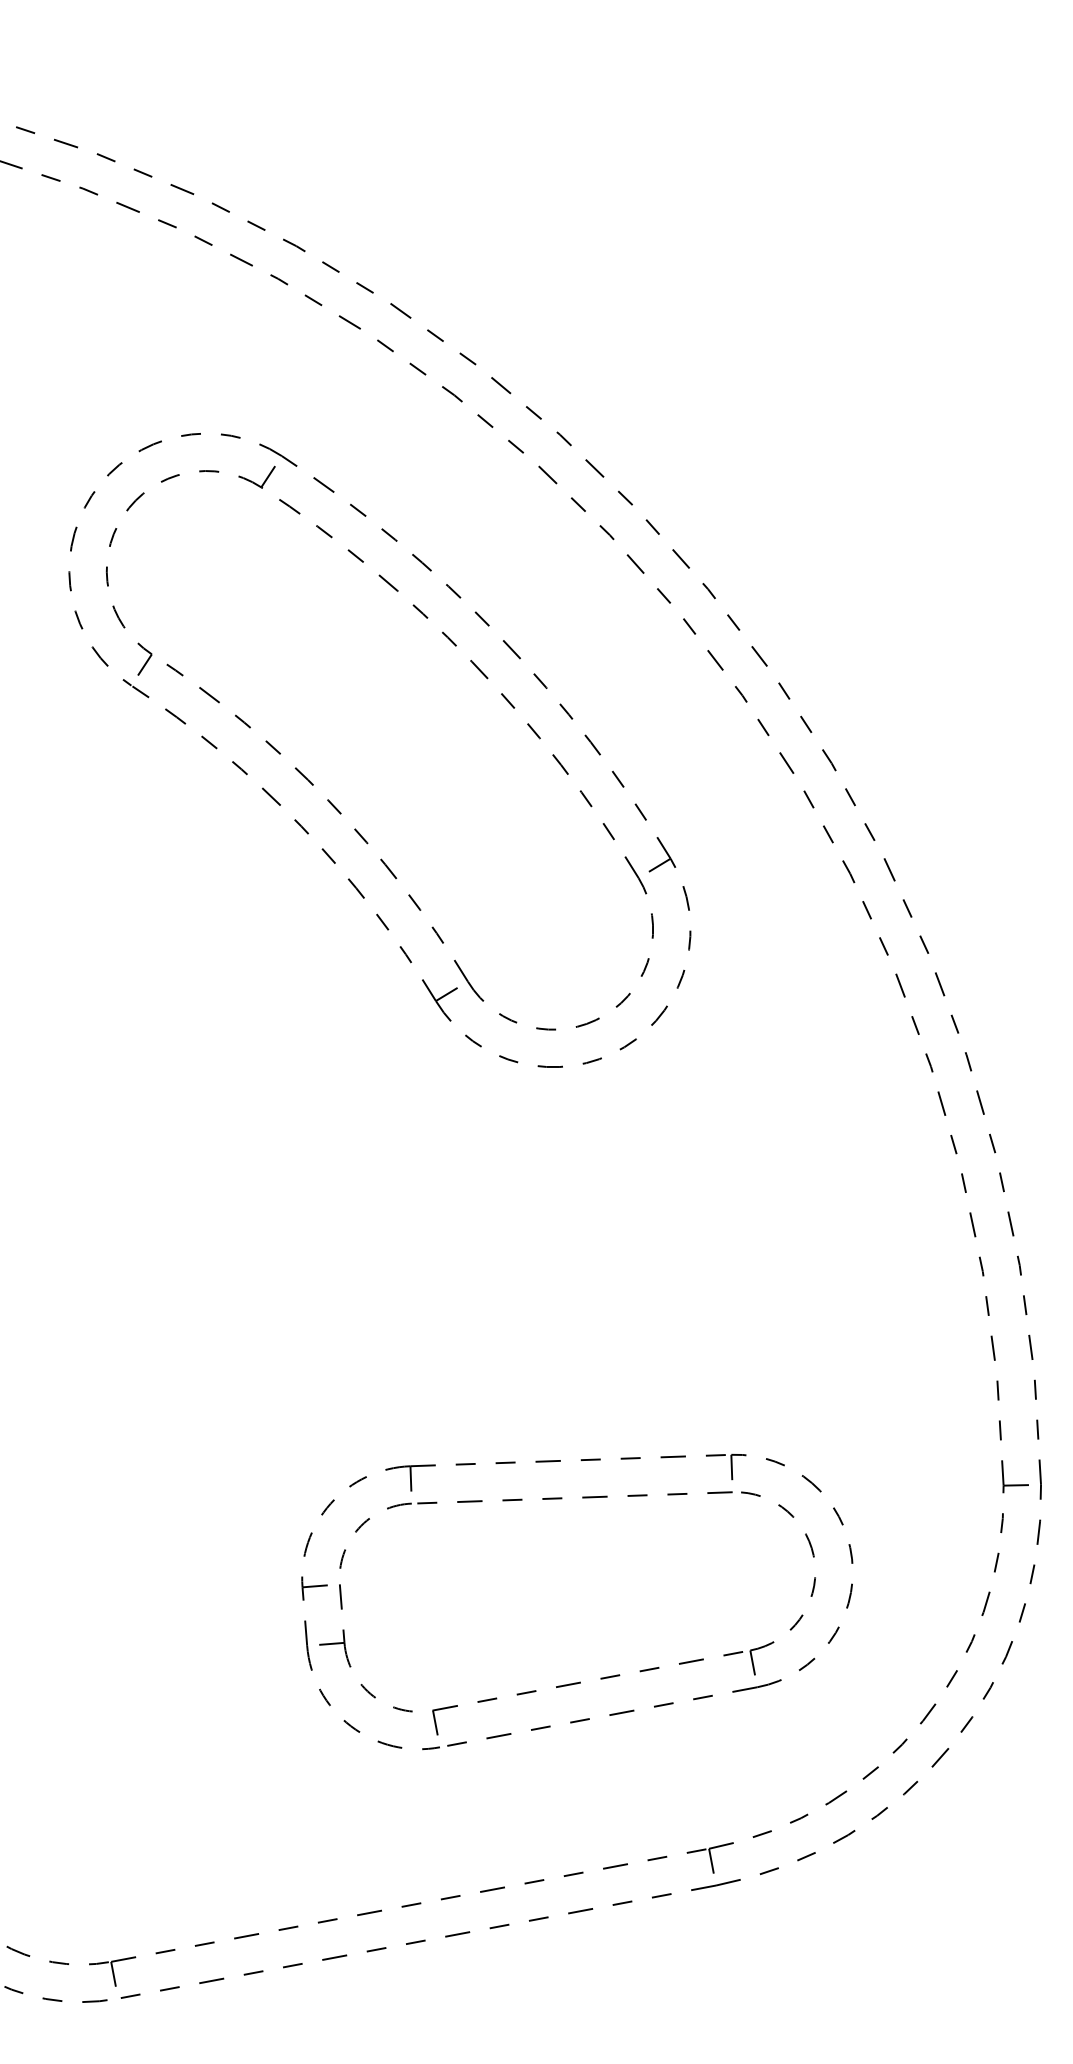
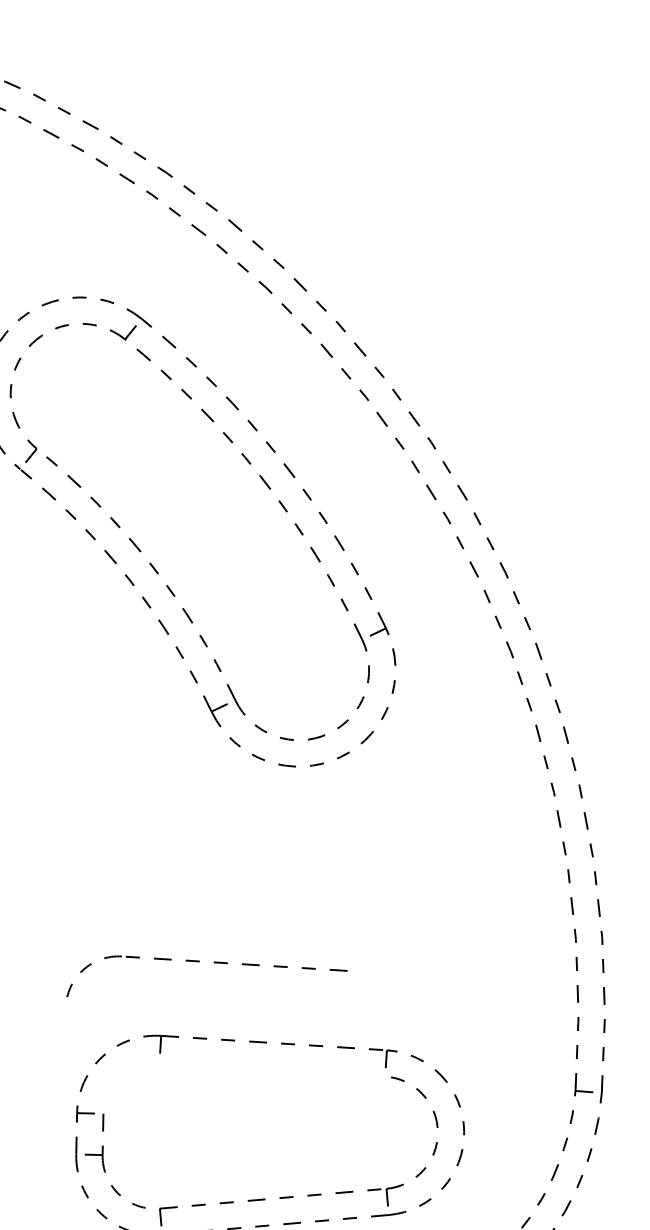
part: (542, 1499) -> (213, 962), moved

